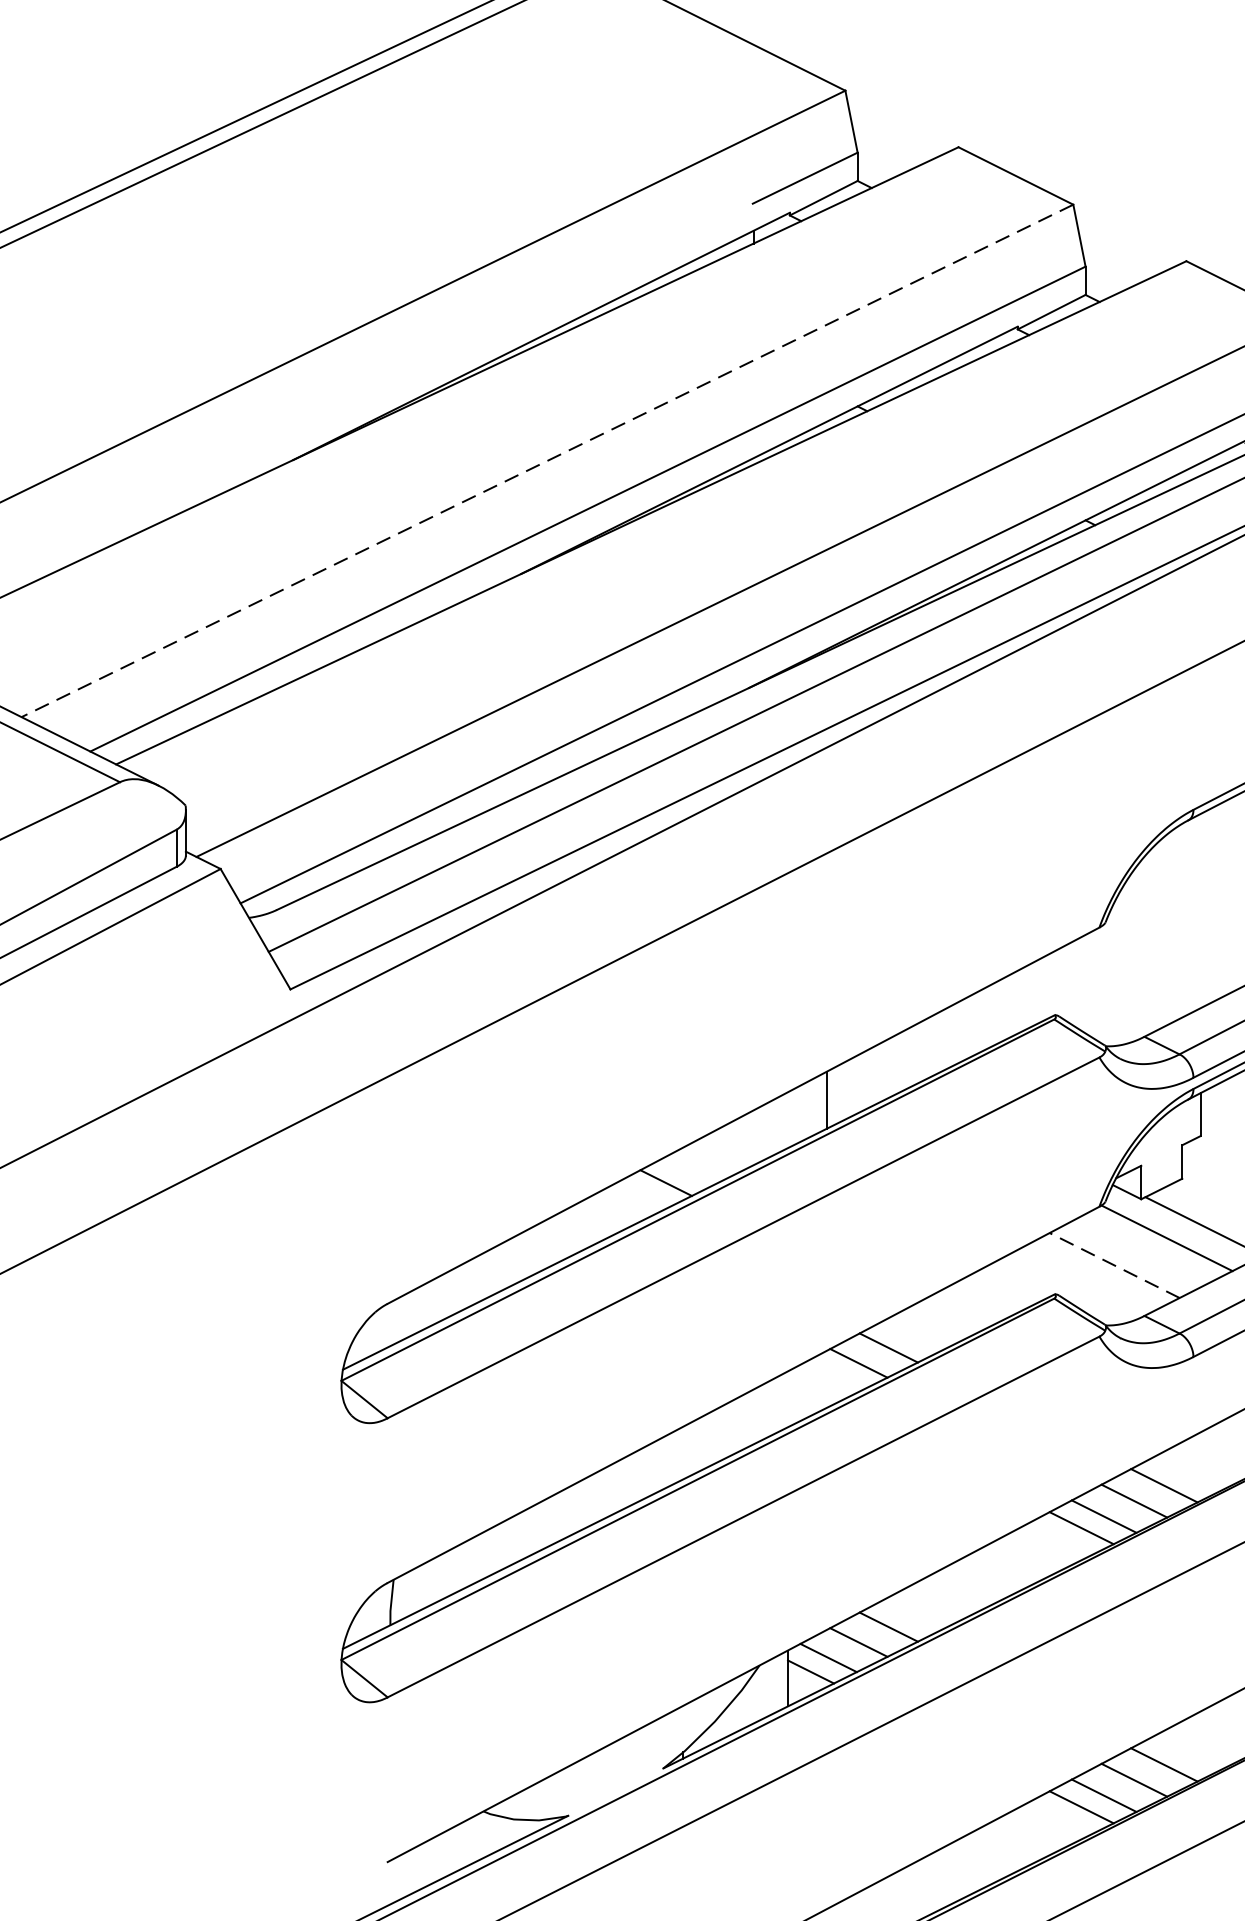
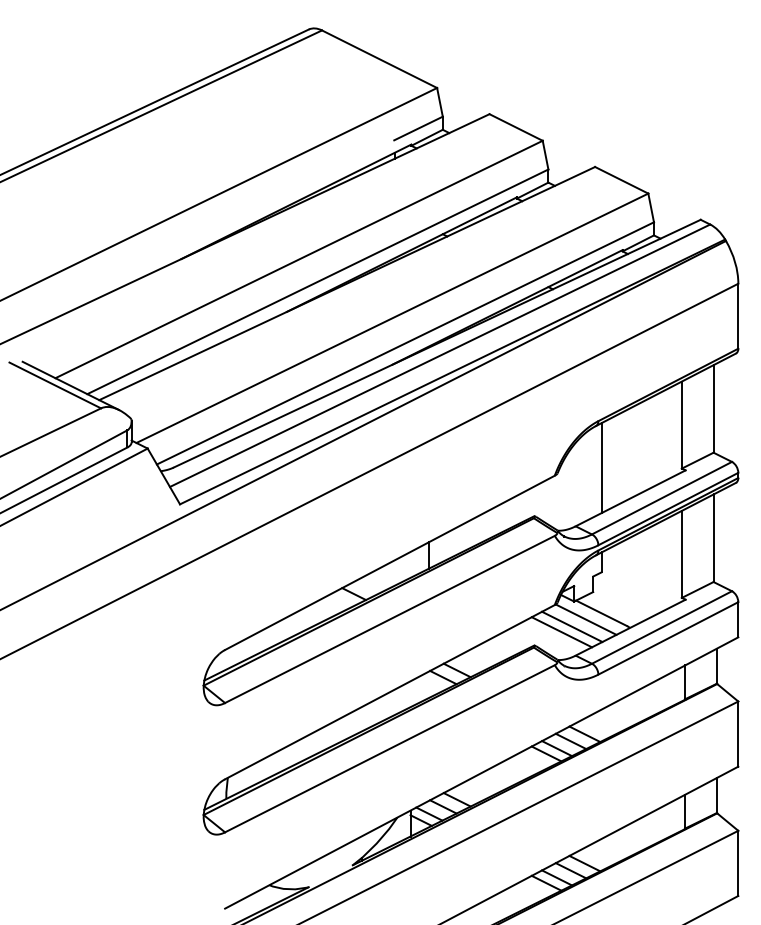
line: (546, 460) -> (298, 259), dashed -> solid
line: (1200, 912) -> (601, 468), added
line: (1137, 1253) -> (572, 626), added
line: (1113, 1266) -> (561, 632), dashed -> solid

